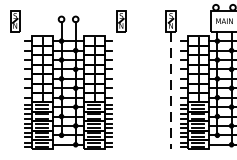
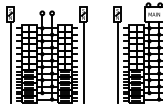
line: (15, 89) -> (10, 61), added
line: (121, 89) -> (83, 61), added
line: (170, 90) -> (117, 62), dashed -> solid

